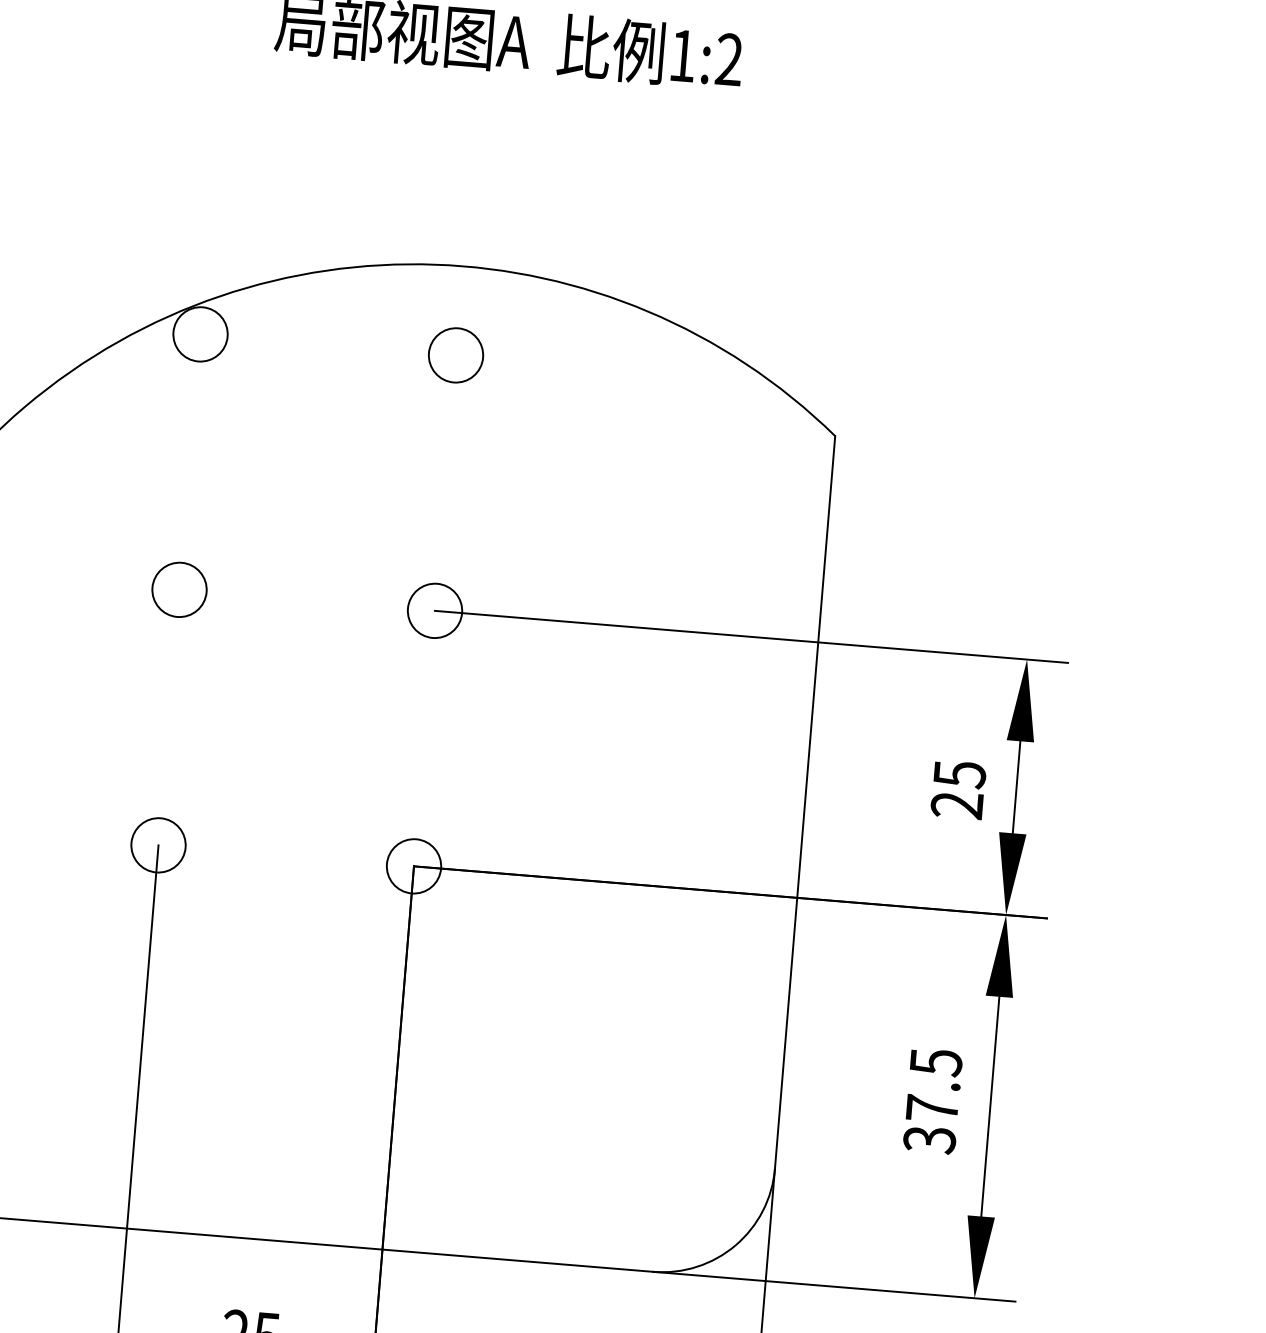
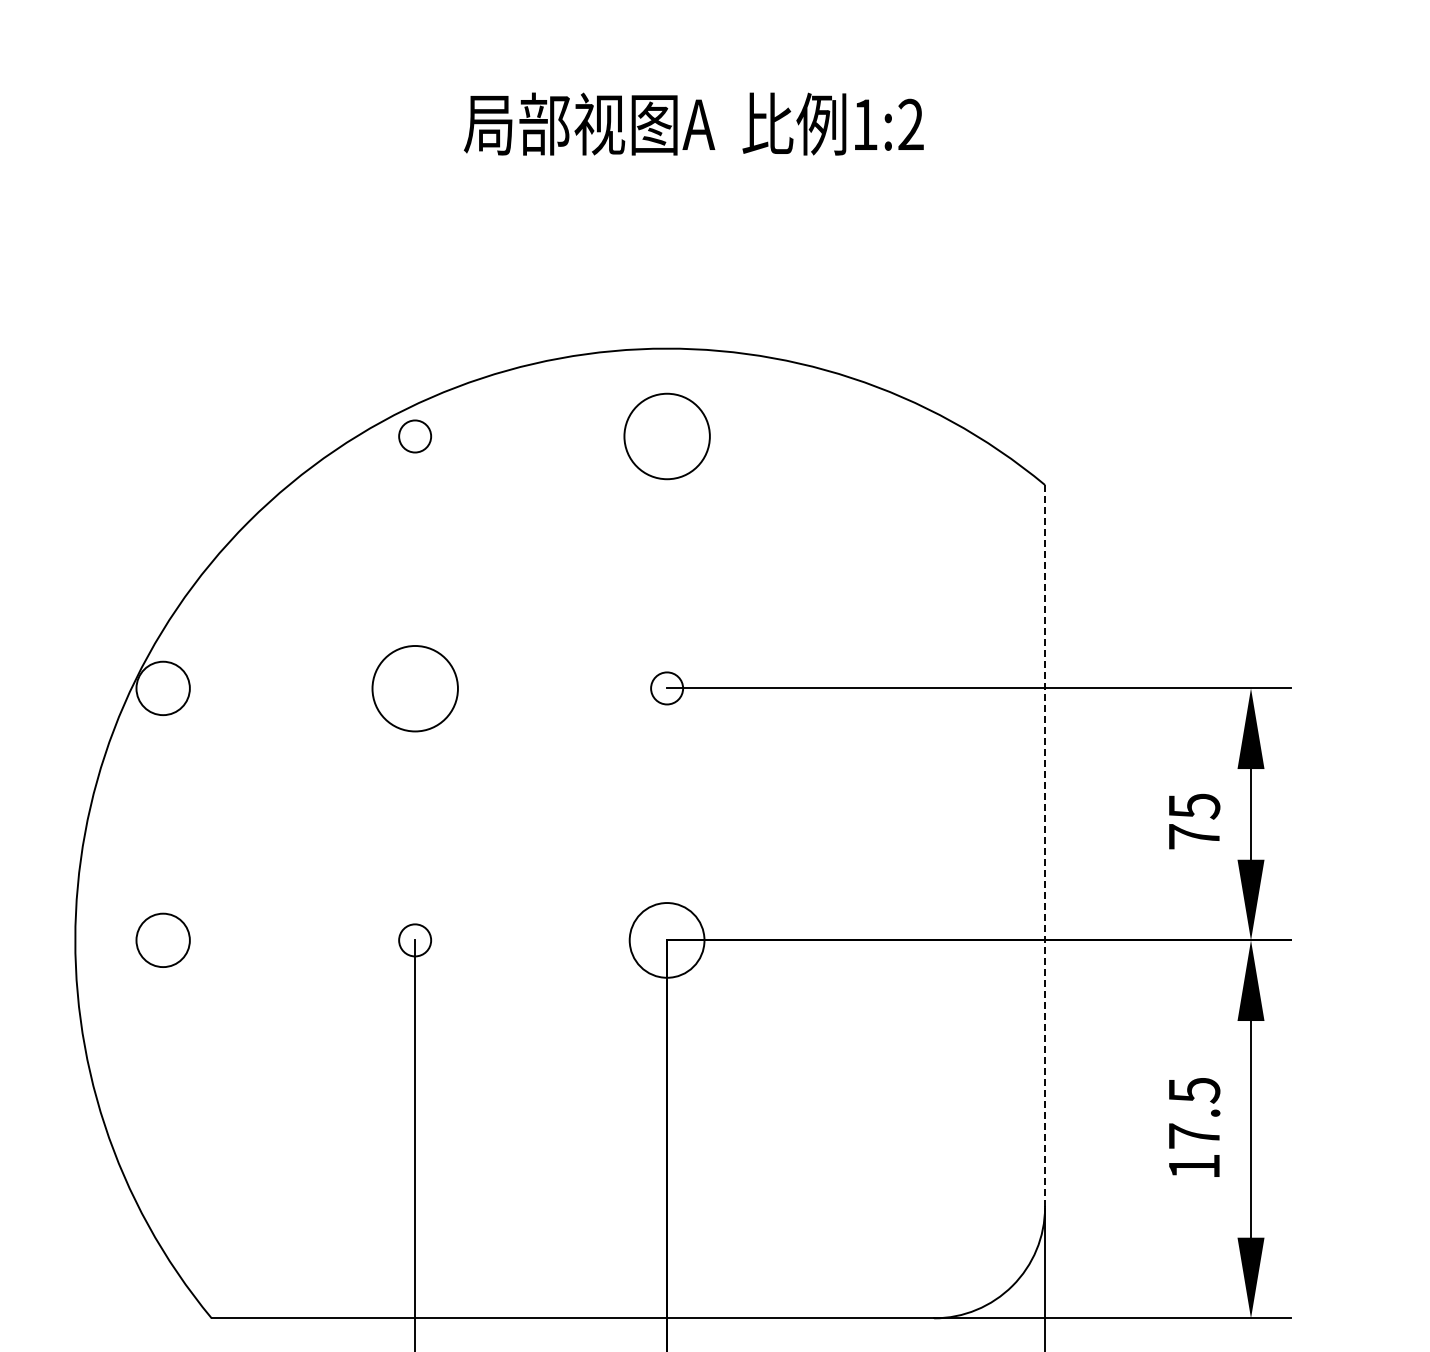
circle: (199, 334) -> (414, 436), size x0.6
circle: (455, 355) -> (666, 436), size x1.6
circle: (178, 588) -> (414, 687), size x1.6
circle: (434, 610) -> (666, 688), size x0.6
line: (805, 801) -> (1045, 845), solid -> dashed
text: (956, 804) -> (1193, 836), 25 -> 75
circle: (157, 845) -> (414, 940), size x0.6
circle: (413, 866) -> (666, 940), size x1.4
text: (929, 1140) -> (1194, 1167), 37.5 -> 17.5

